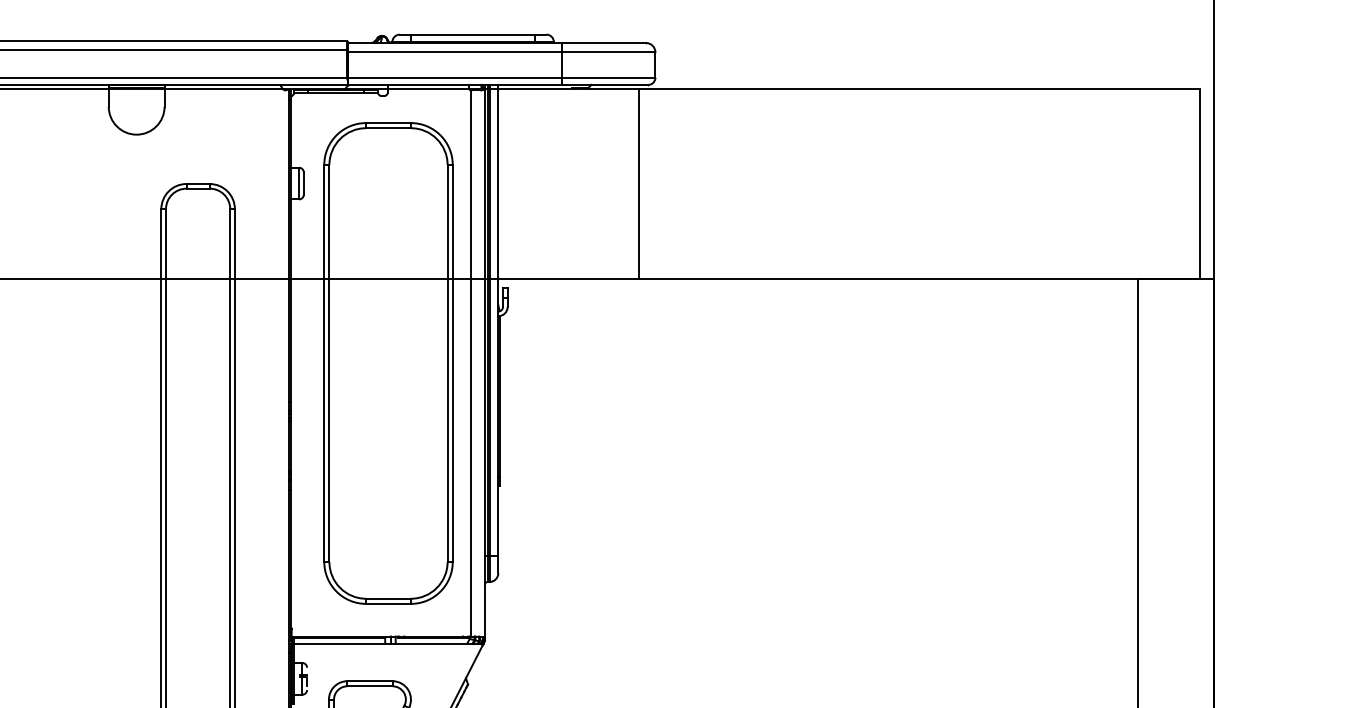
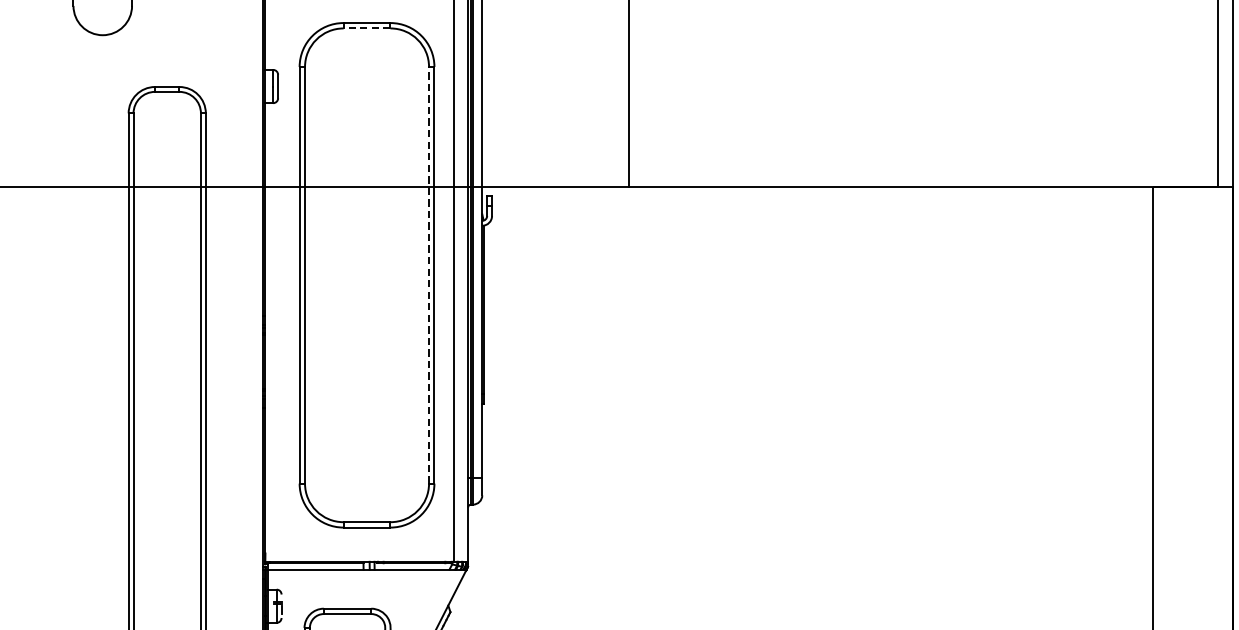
line: (388, 128) -> (367, 28), solid -> dashed
line: (447, 363) -> (428, 275), solid -> dashed

